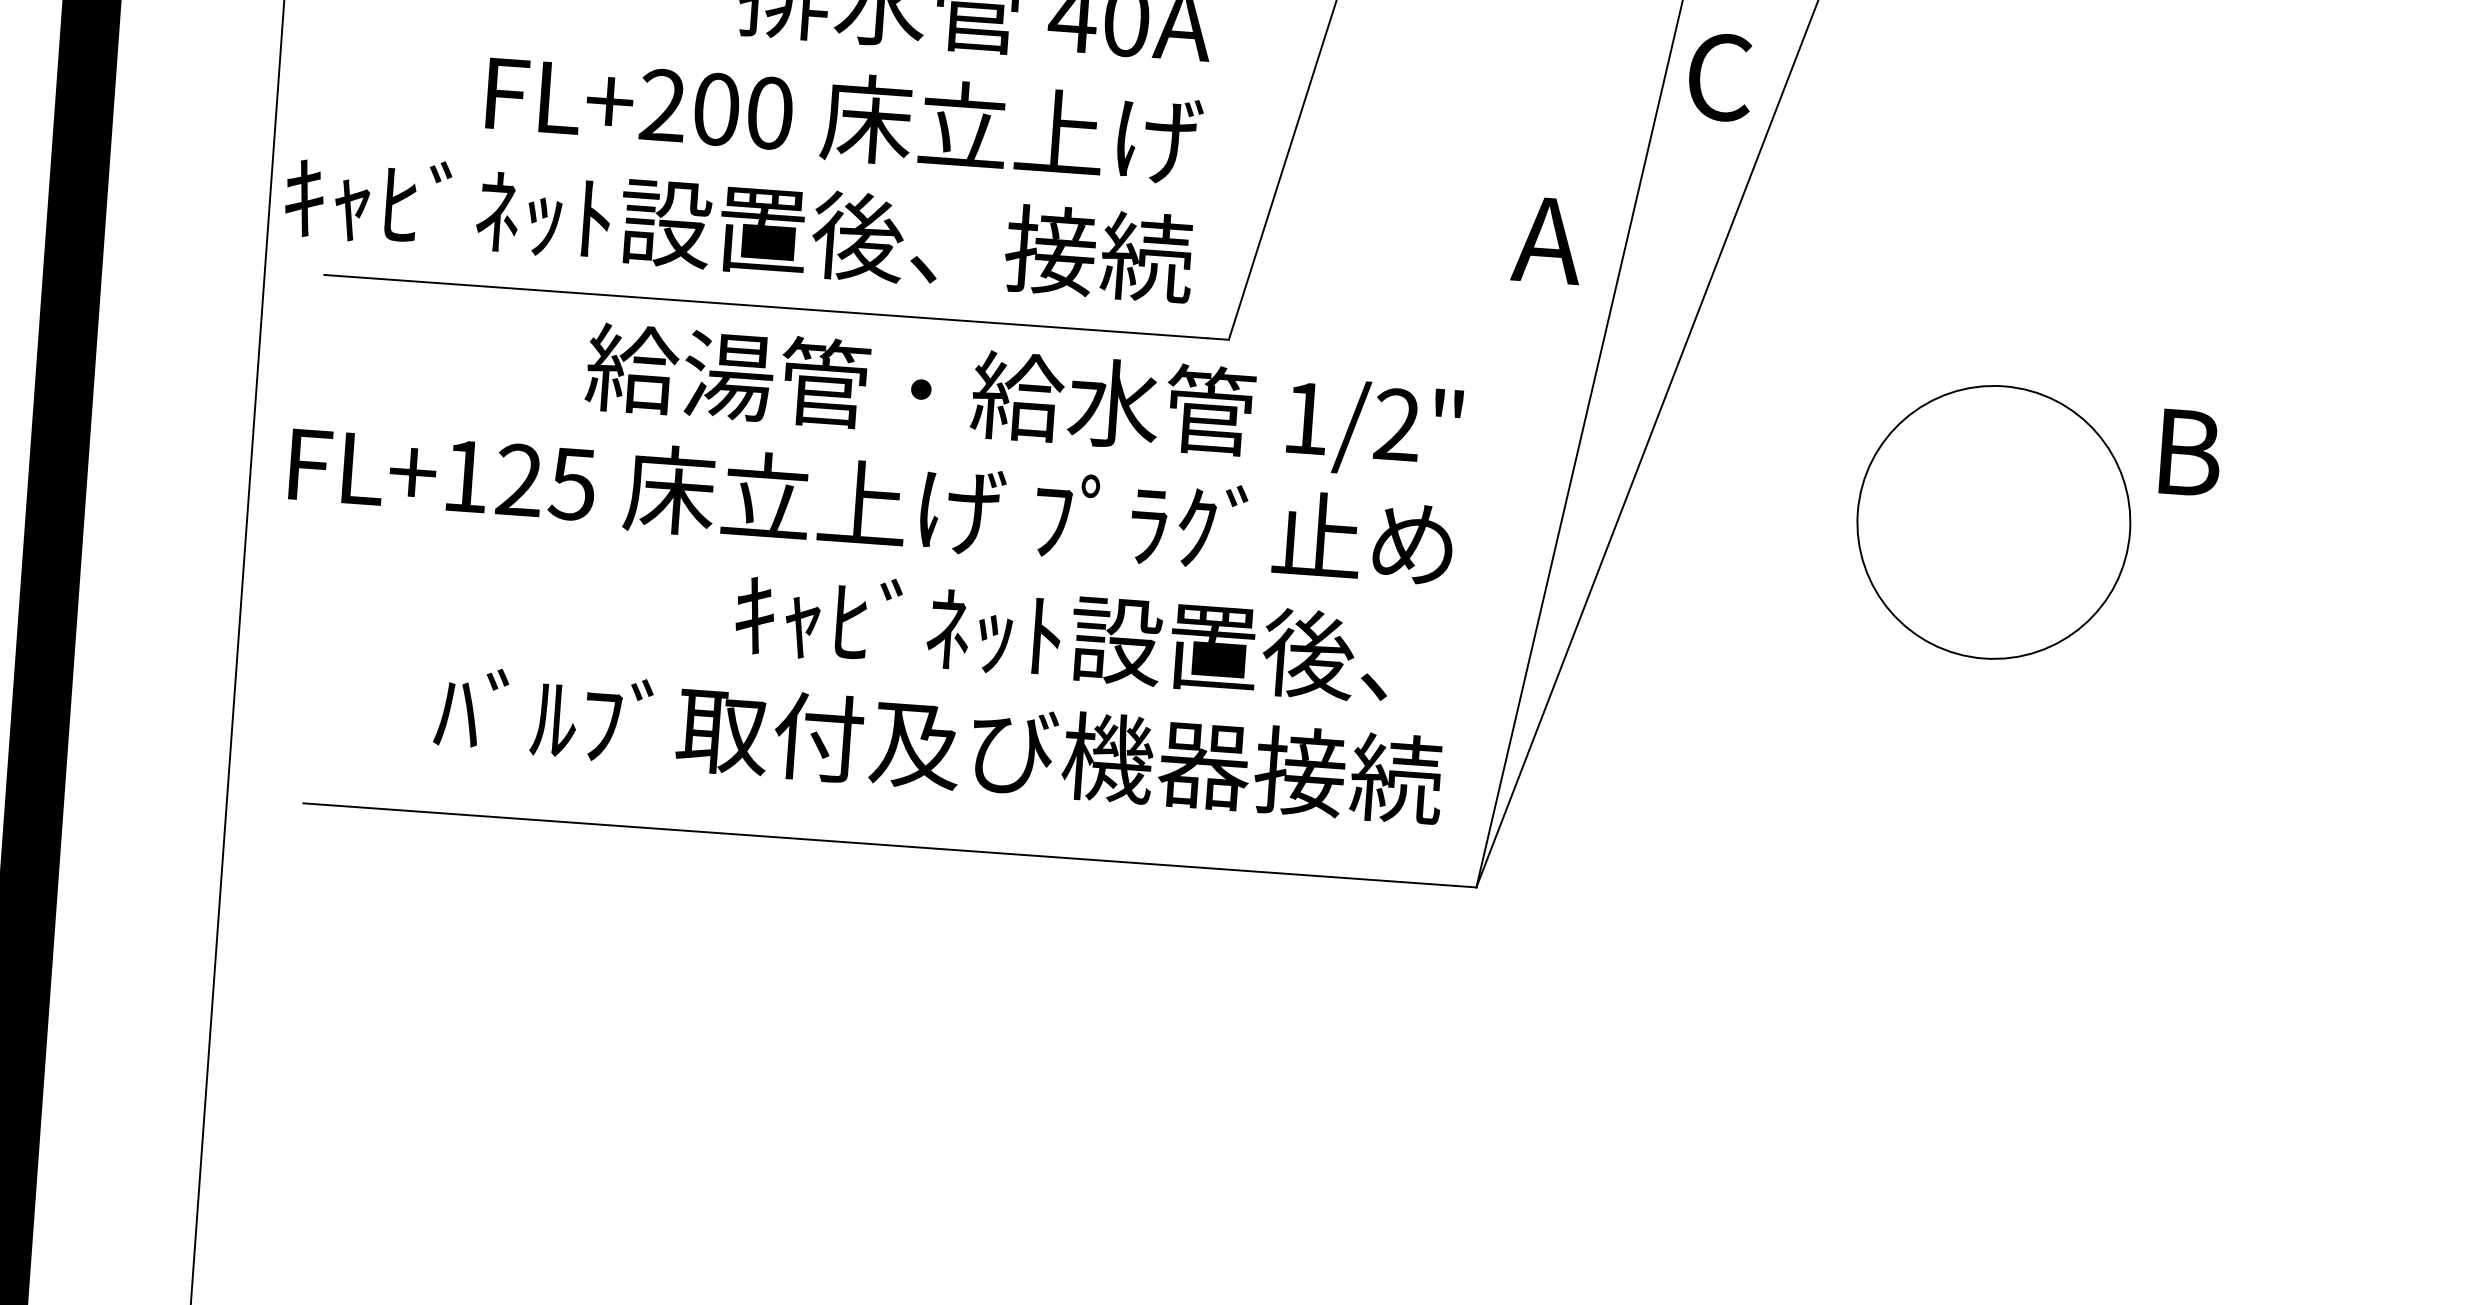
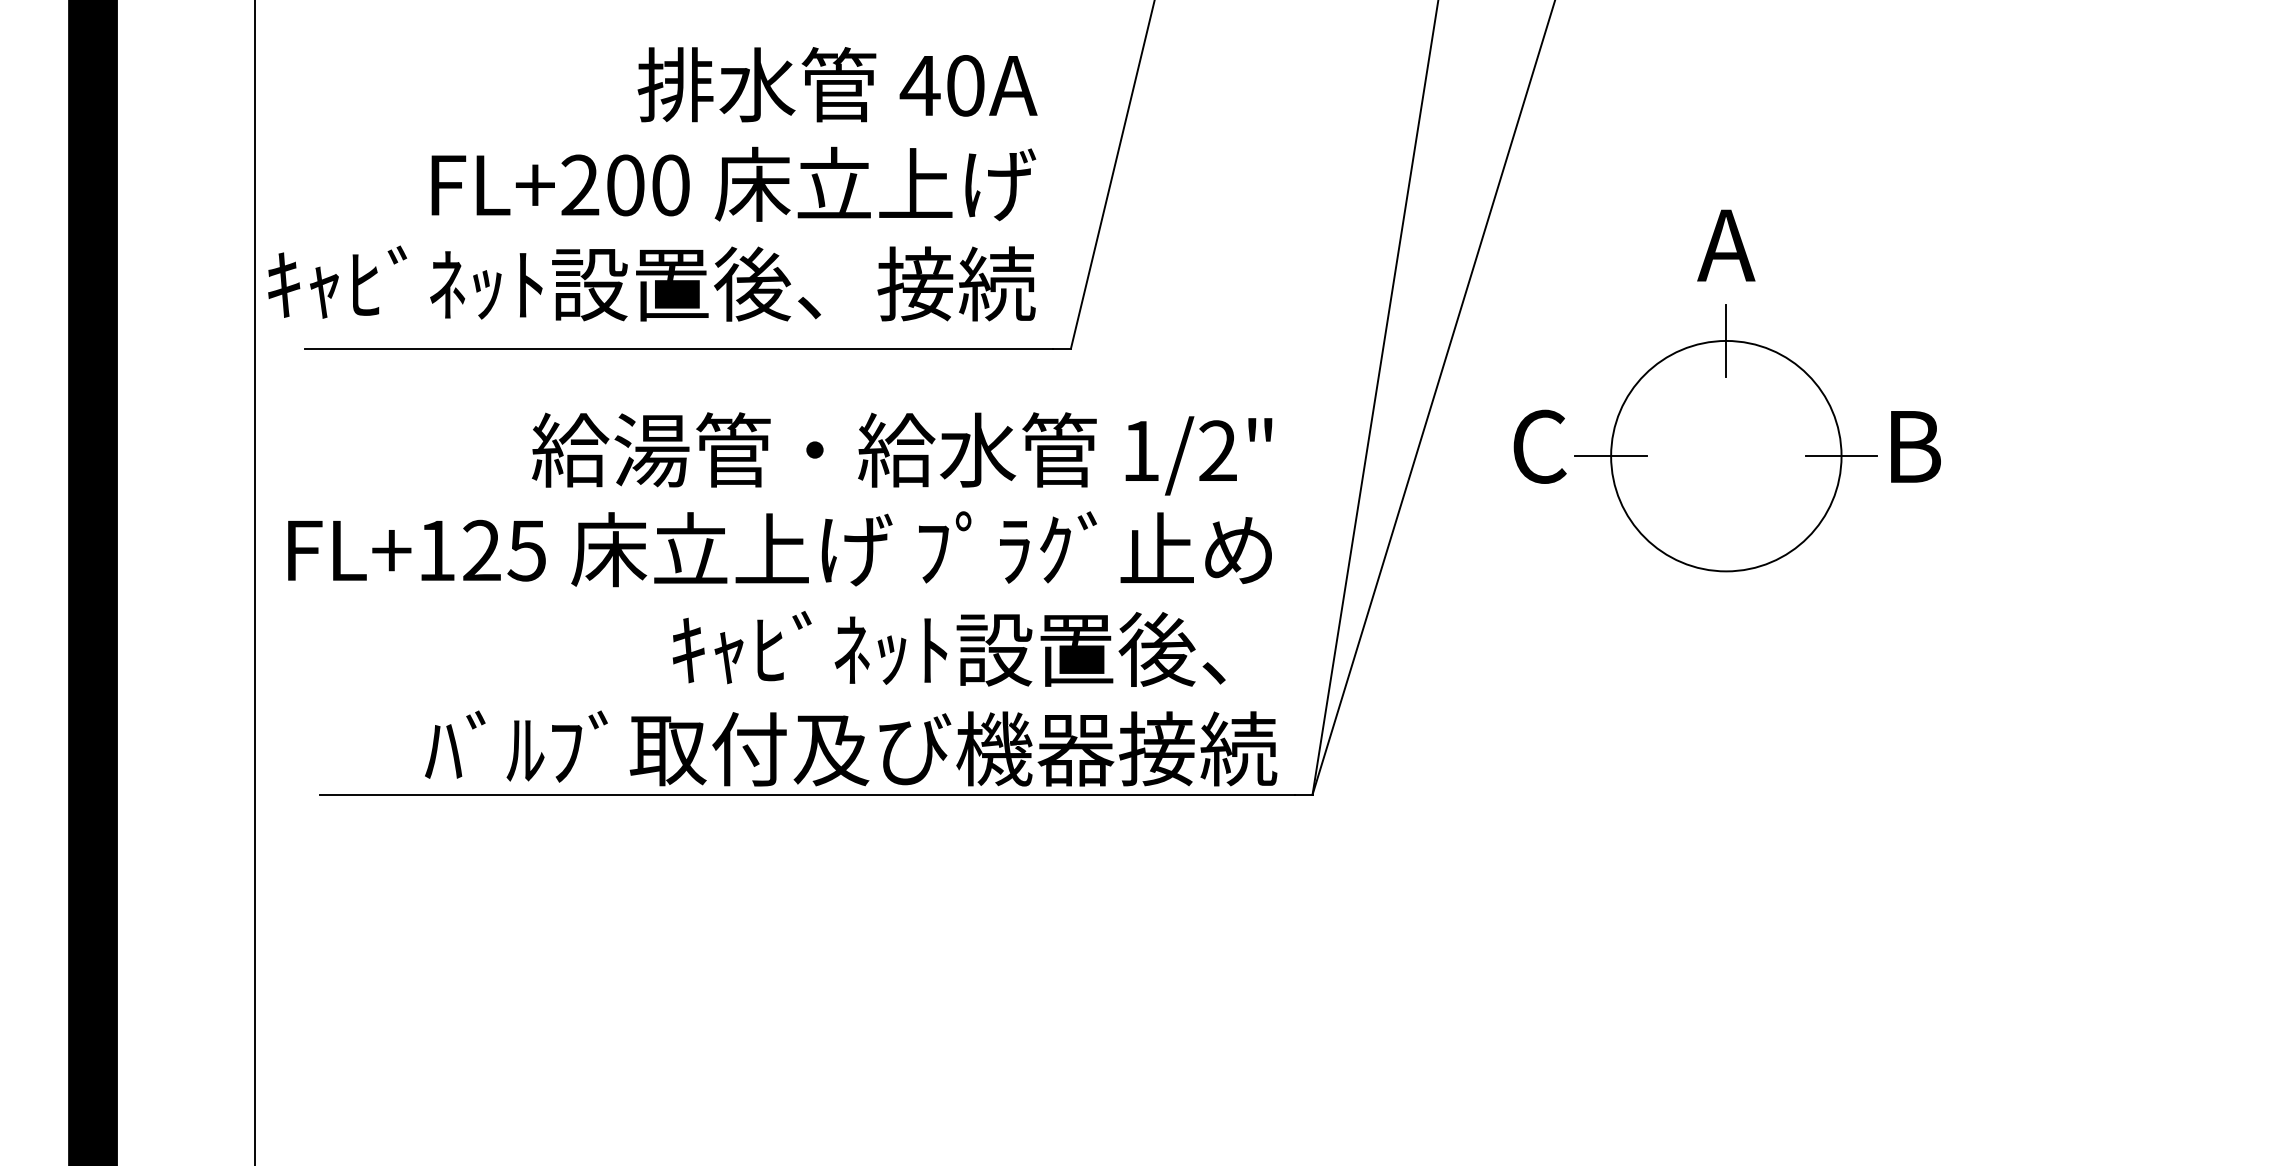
text: (1719, 76) -> (1539, 446), moved
text: (1547, 240) -> (1726, 245), moved
line: (2003, 385) -> (1726, 340), added
text: (2190, 452) -> (1915, 446), moved
line: (1857, 513) -> (1610, 456), added
line: (2129, 532) -> (1841, 456), added
text: (870, 563) -> (782, 599), moved

